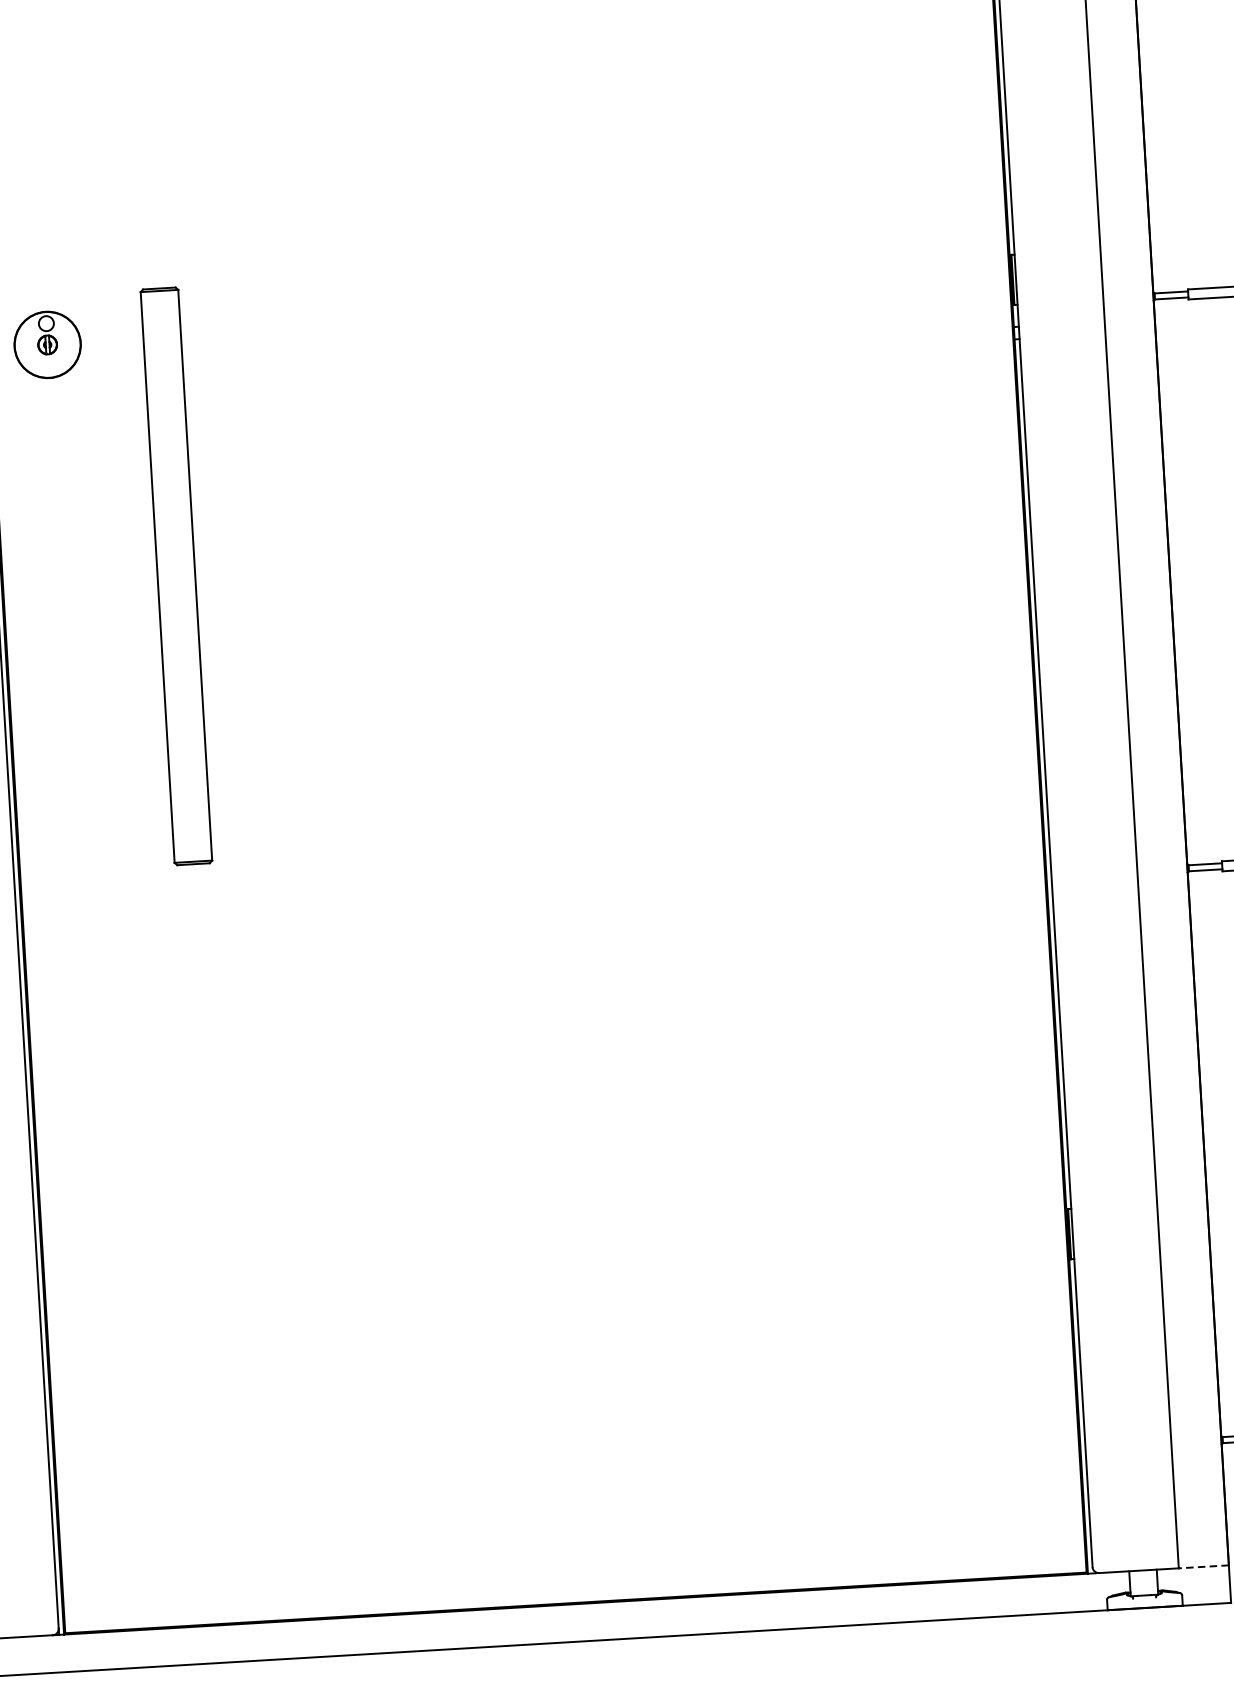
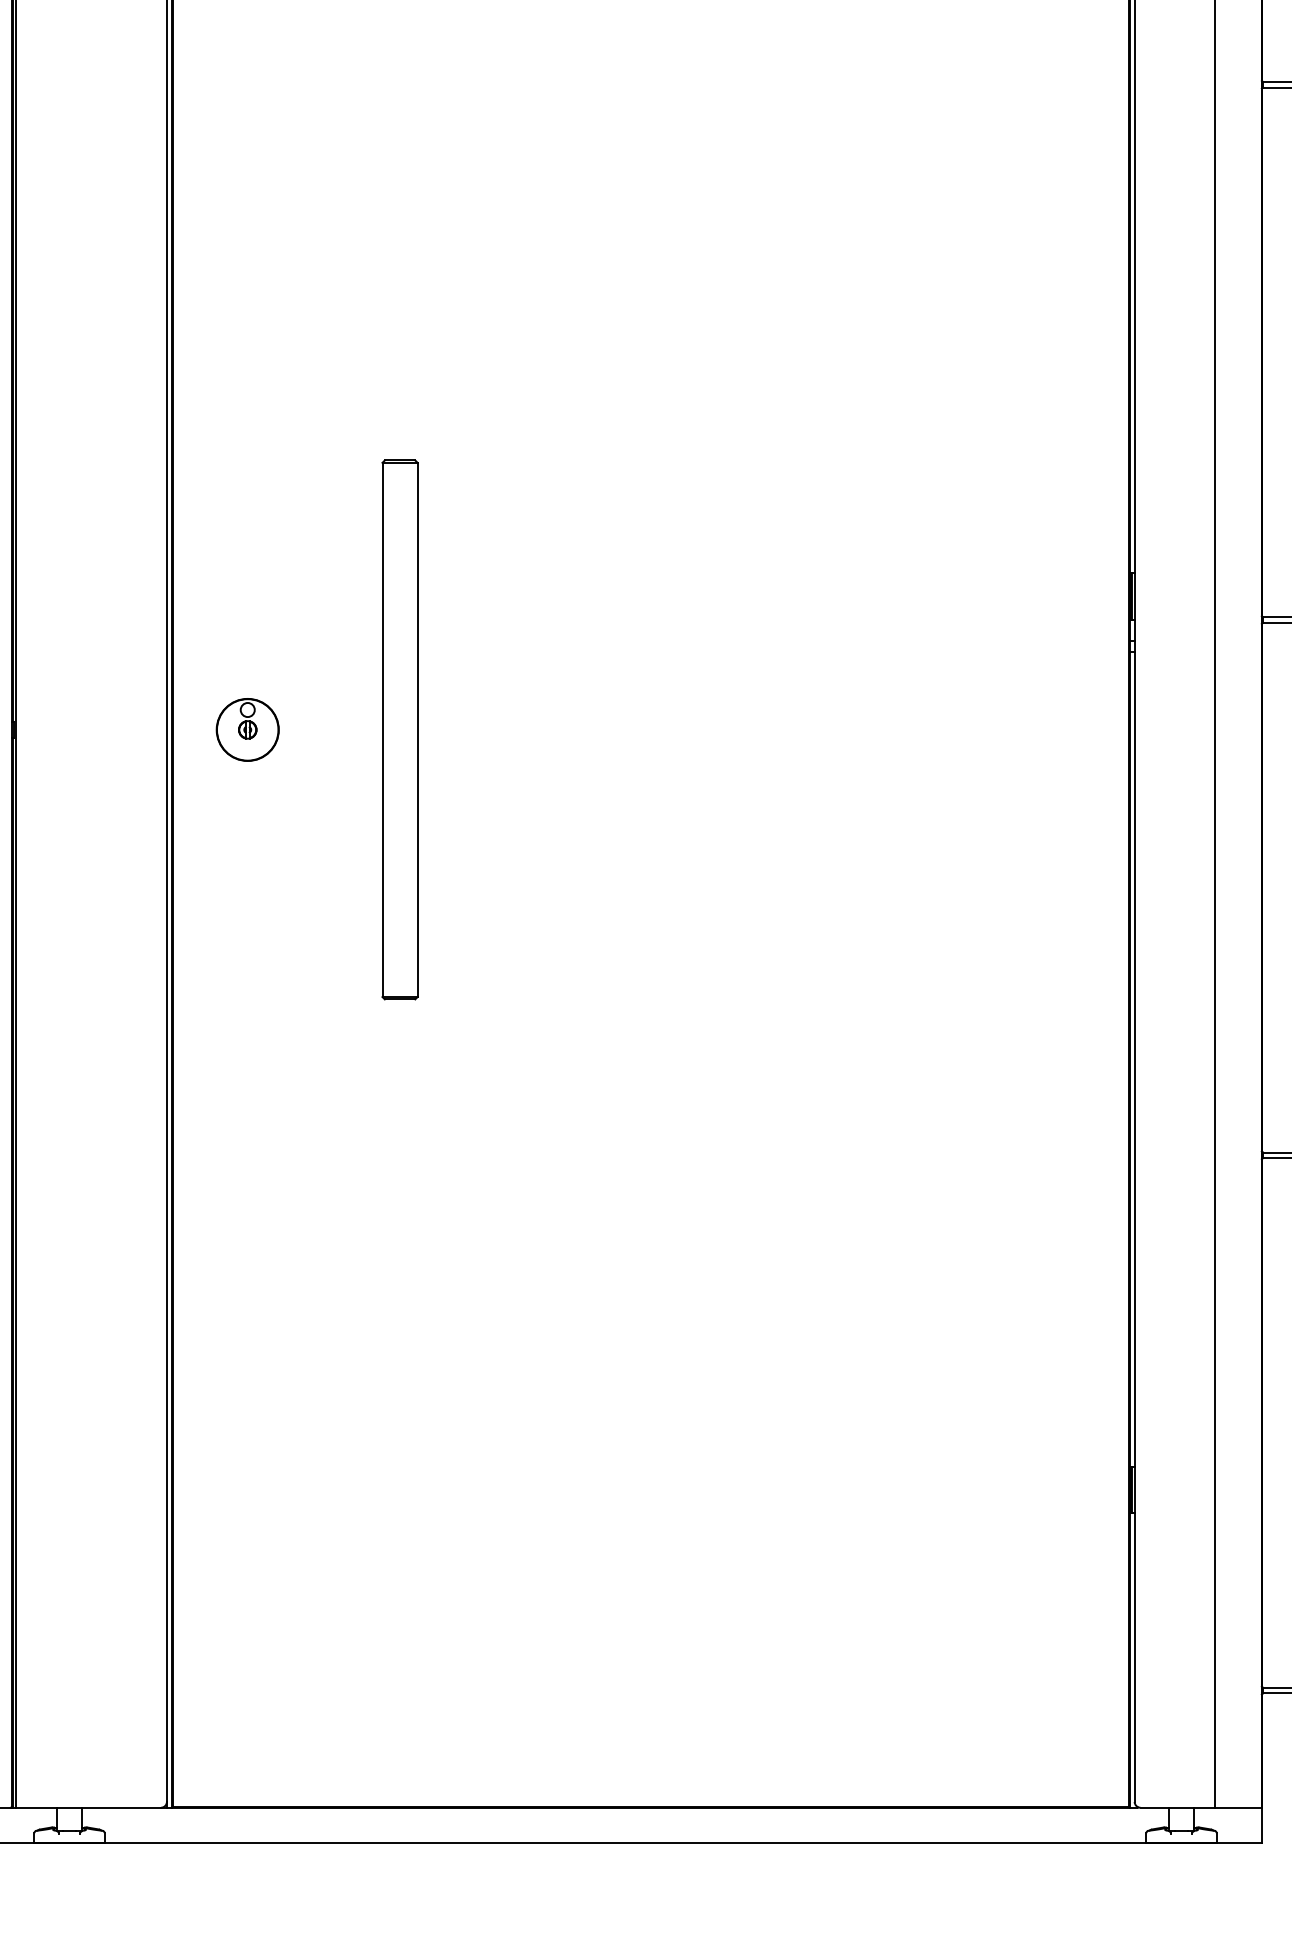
part: (47, 344) -> (247, 729), moved
part: (175, 575) -> (399, 729), moved
line: (1202, 1566) -> (1237, 1807), dashed -> solid

